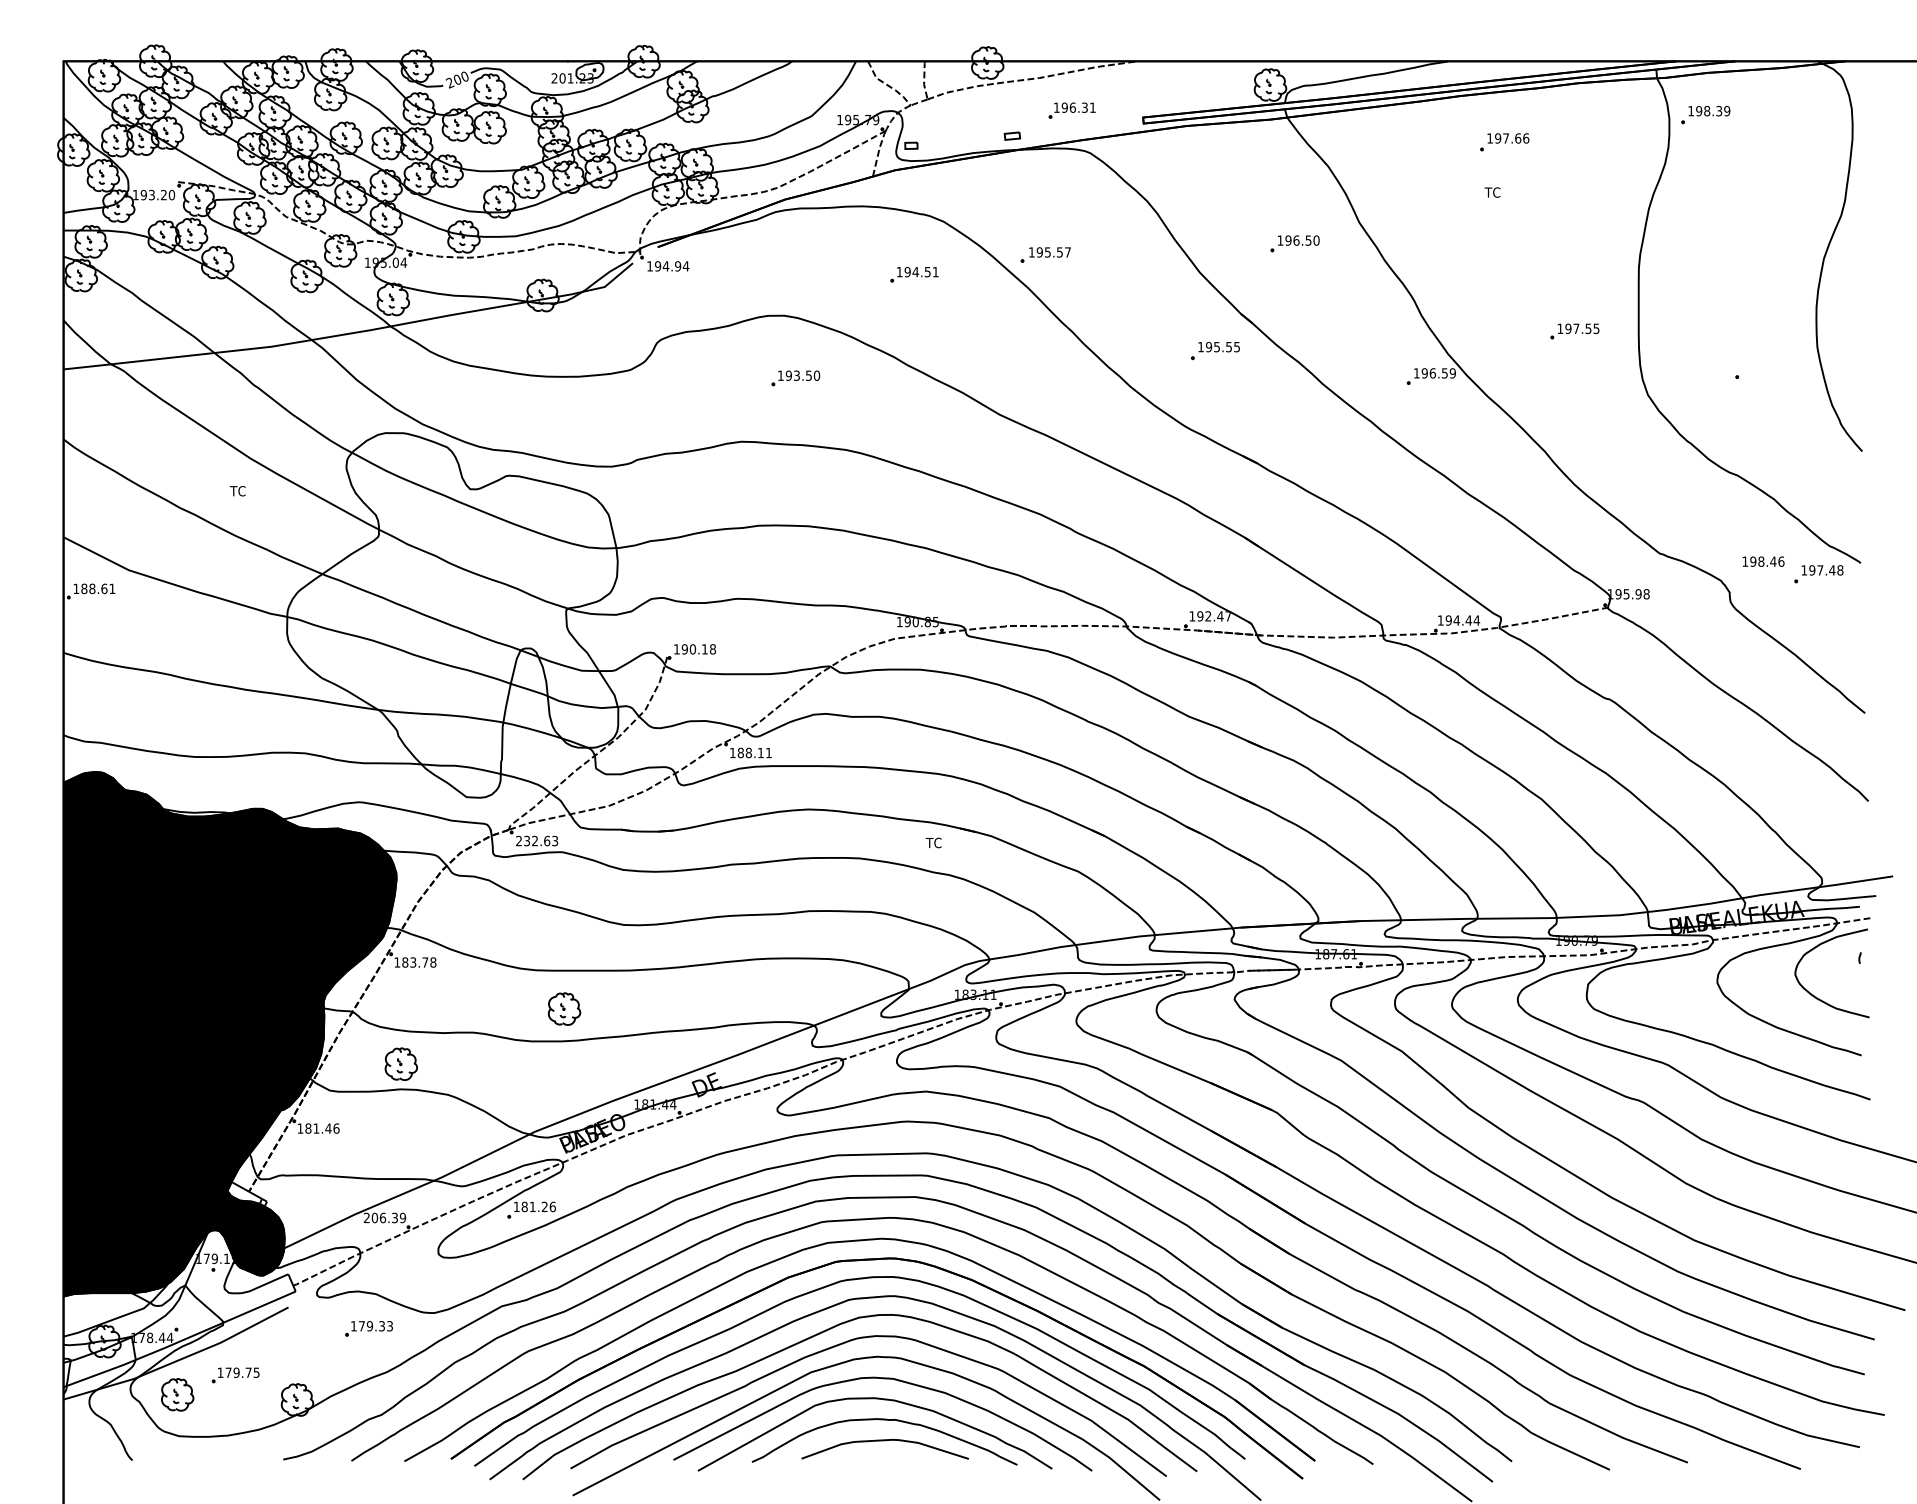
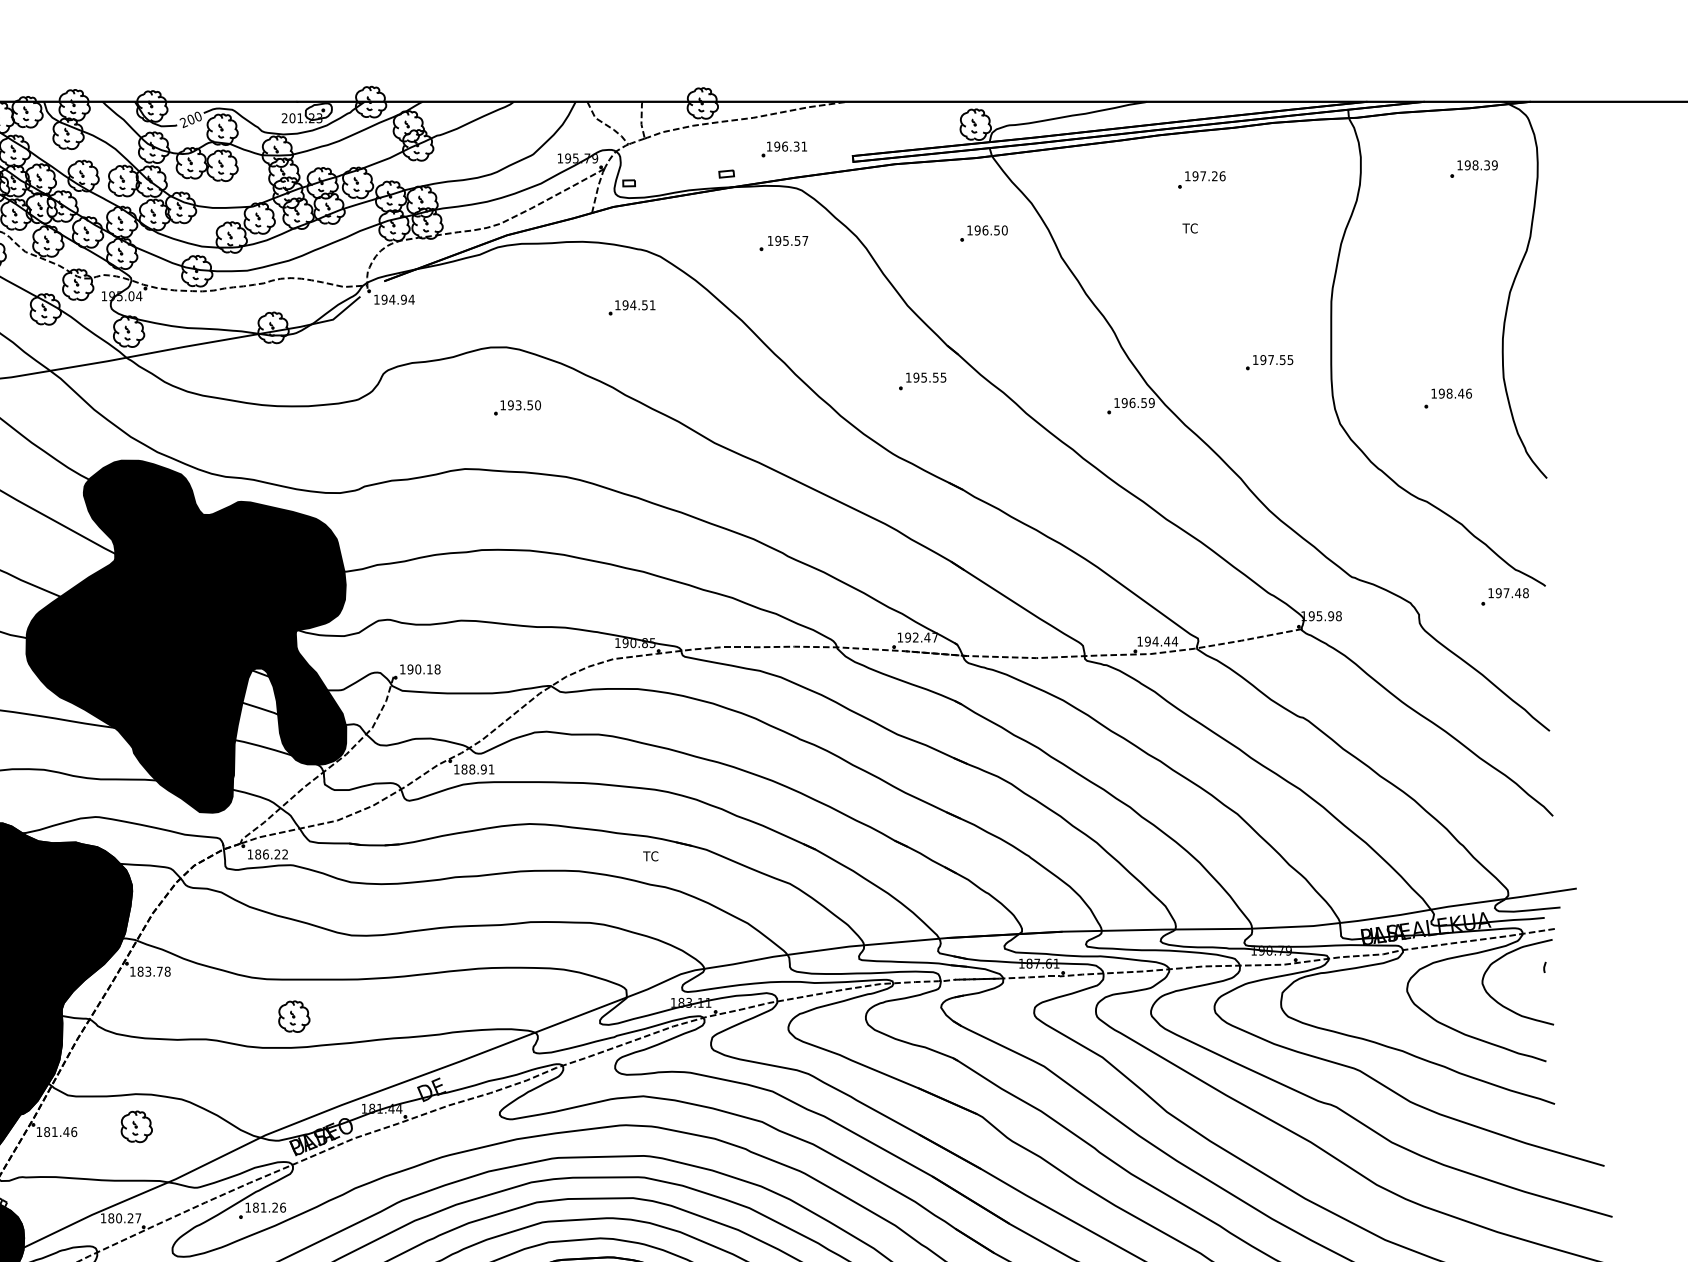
part: (1705, 115) -> (1473, 169), moved
text: (1518, 138) -> (1215, 176), 197.66 -> 197.26
part: (1294, 243) -> (983, 233), moved
part: (1045, 254) -> (783, 242), moved
text: (1763, 561) -> (1451, 393), moved
fill: (452, 615) -> (186, 636), added
text: (760, 752) -> (483, 768), 188.11 -> 188.91
text: (537, 840) -> (268, 853), 232.63 -> 186.22
part: (400, 1063) -> (135, 1126), moved
text: (384, 1217) -> (120, 1217), 206.39 -> 180.27

